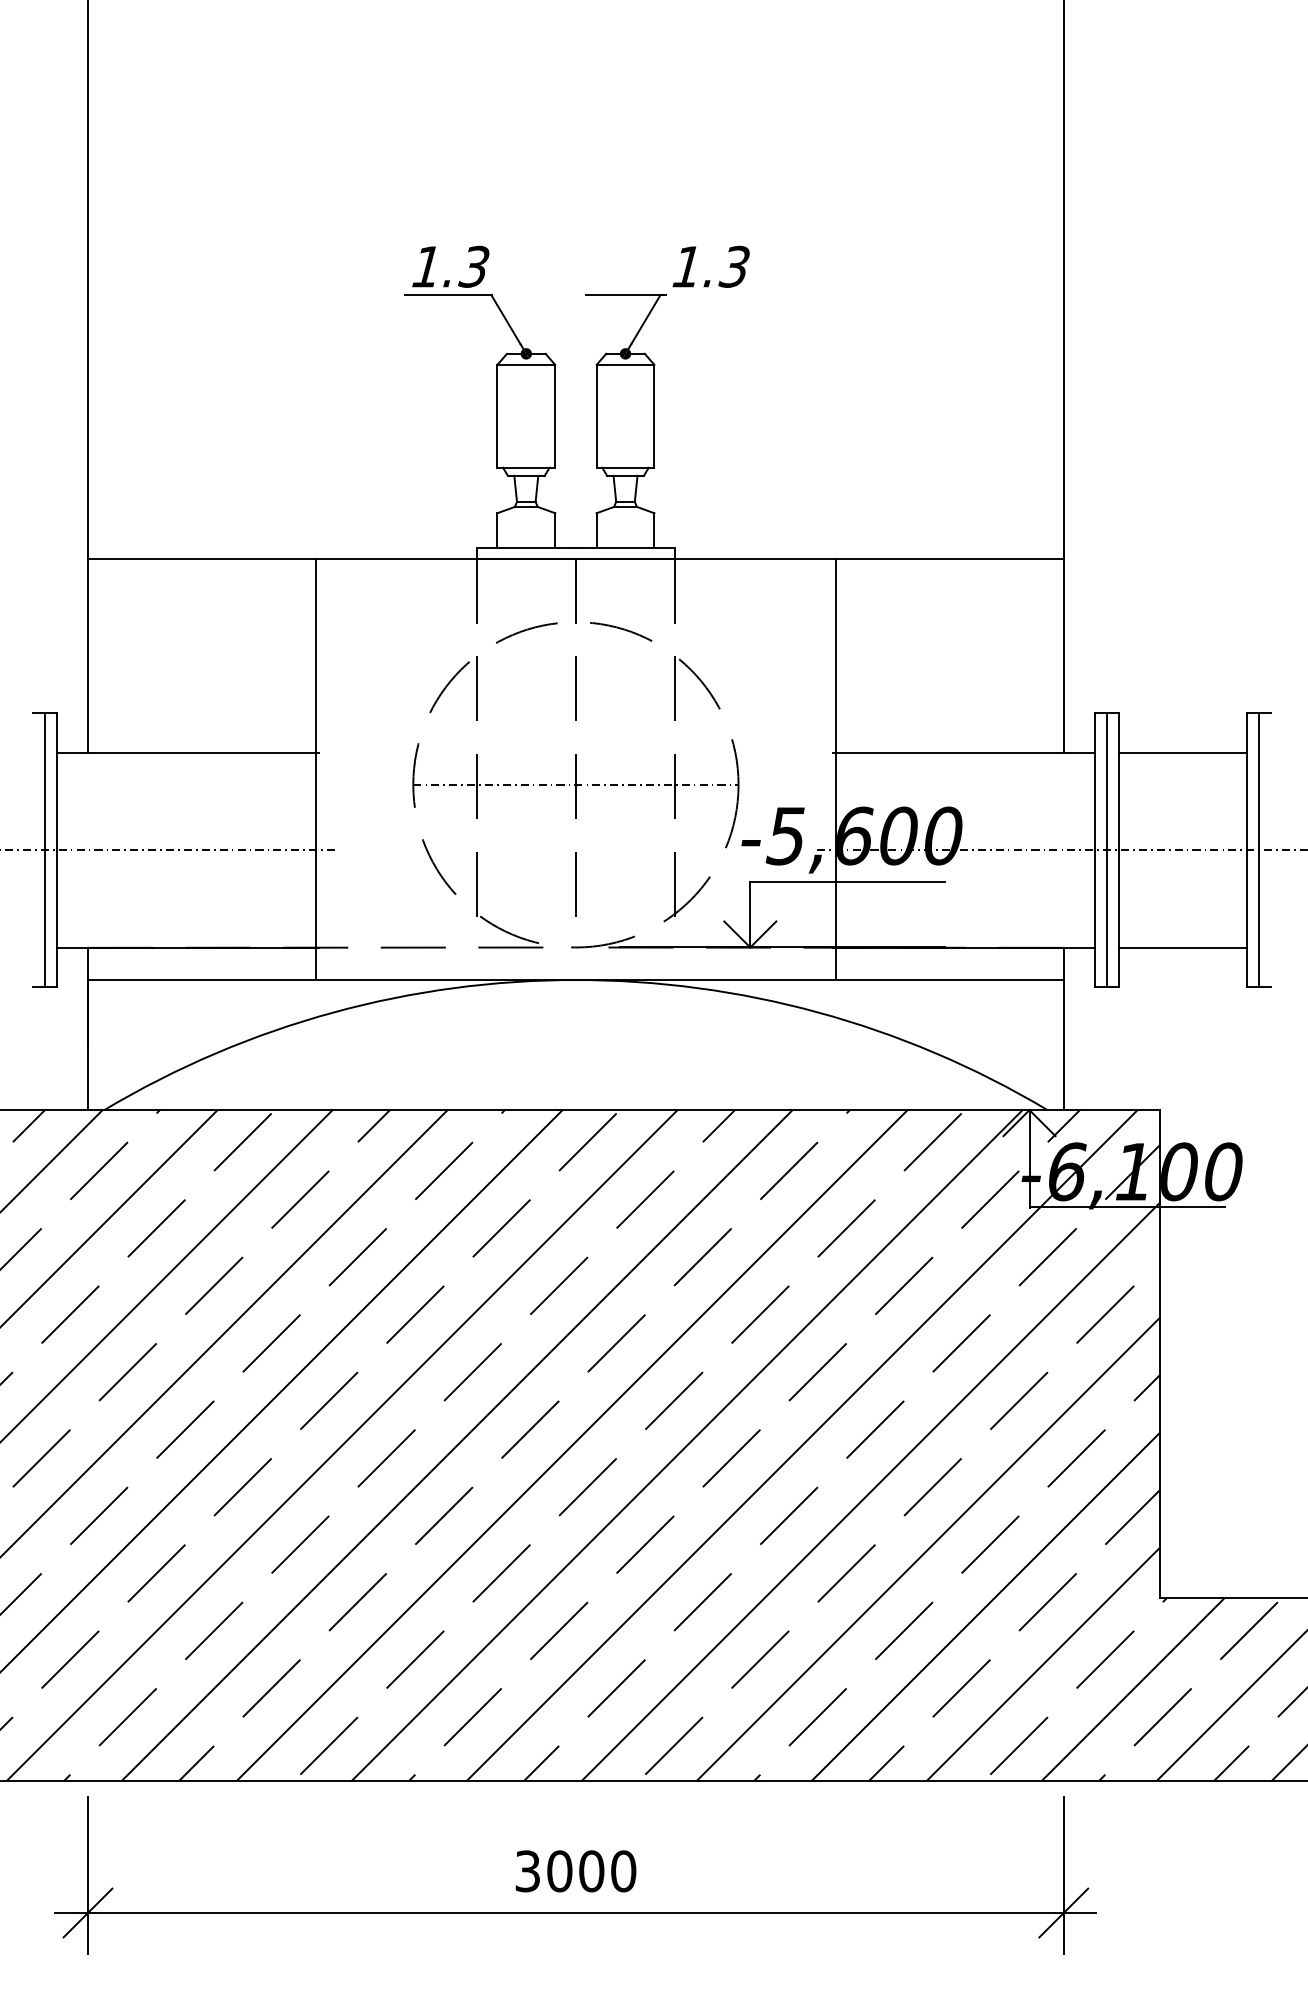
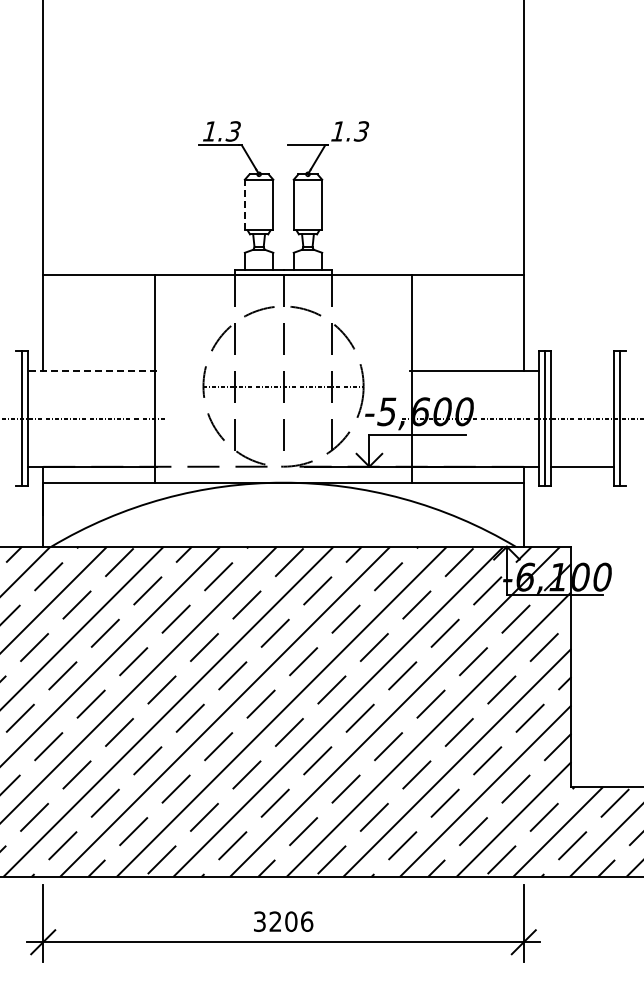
line: (496, 415) -> (244, 204), solid -> dashed
line: (188, 752) -> (92, 370), solid -> dashed
line: (1182, 752) -> (582, 370), removed
text: (592, 1870) -> (291, 921), 3000 -> 3206

